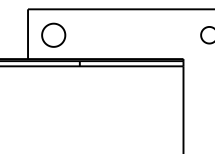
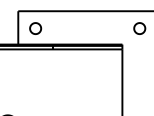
part: (53, 35) -> (35, 28), size x0.71

